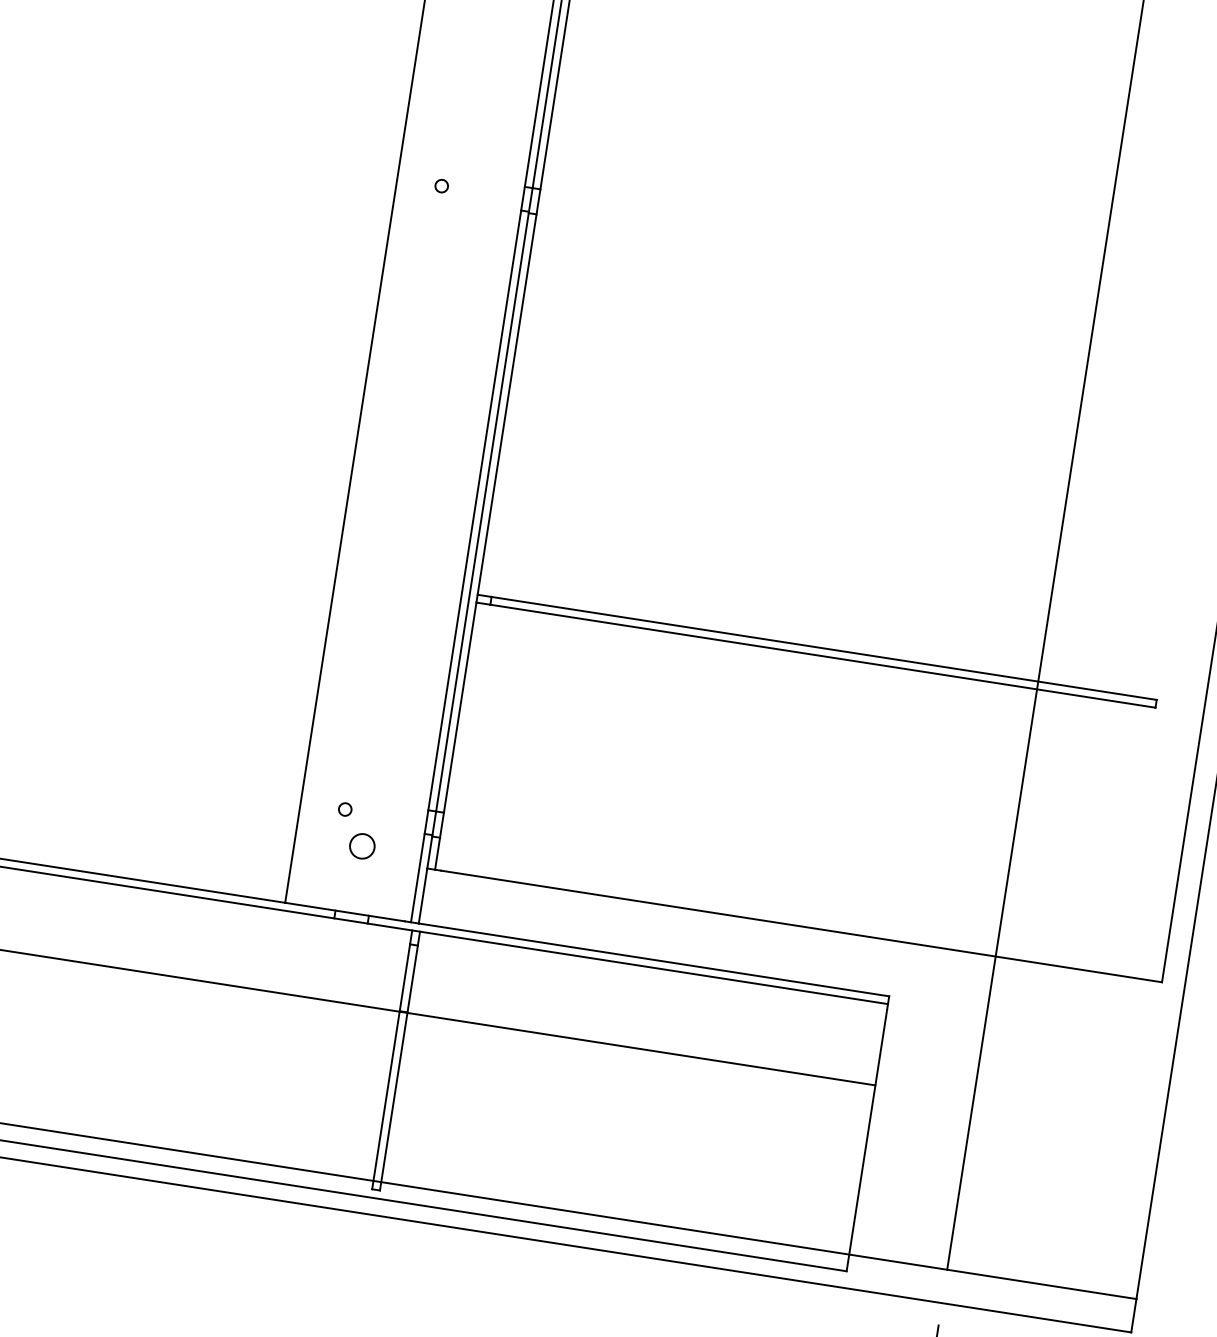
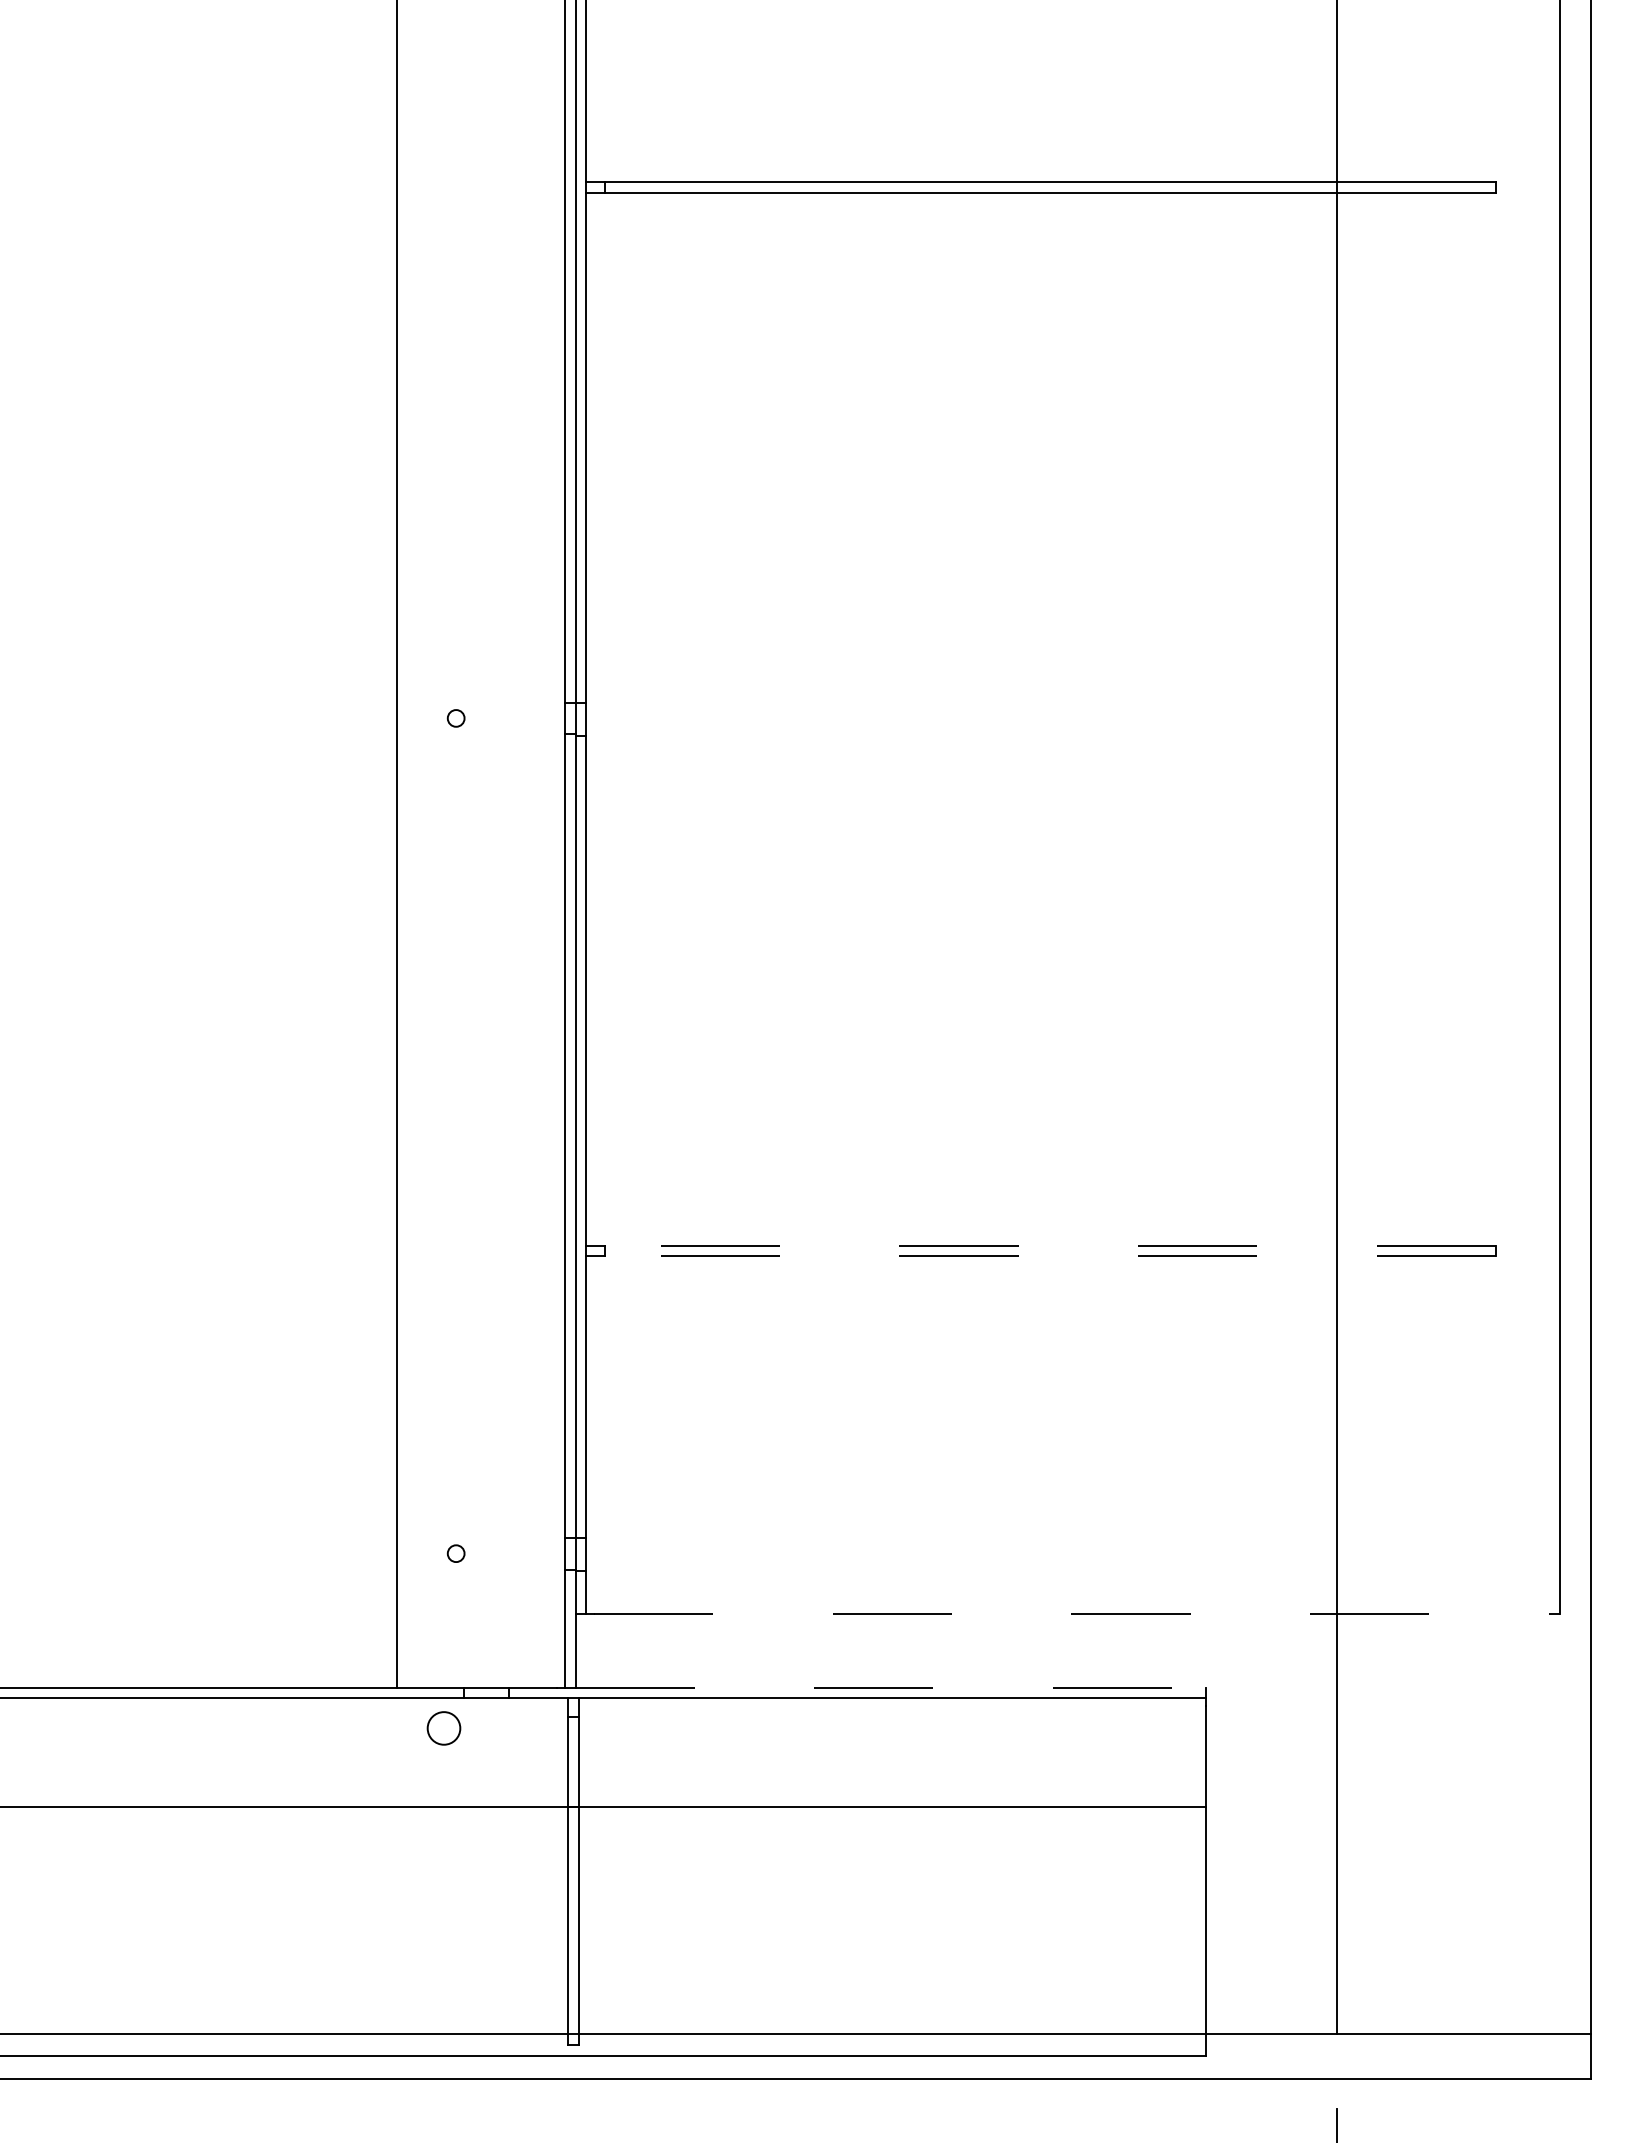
line: (824, 648) -> (1050, 1245), solid -> dashed
line: (823, 656) -> (1050, 1256), solid -> dashed
circle: (361, 846) -> (443, 1728), moved
line: (801, 926) -> (1076, 1614), solid -> dashed
line: (654, 959) -> (891, 1687), solid -> dashed

